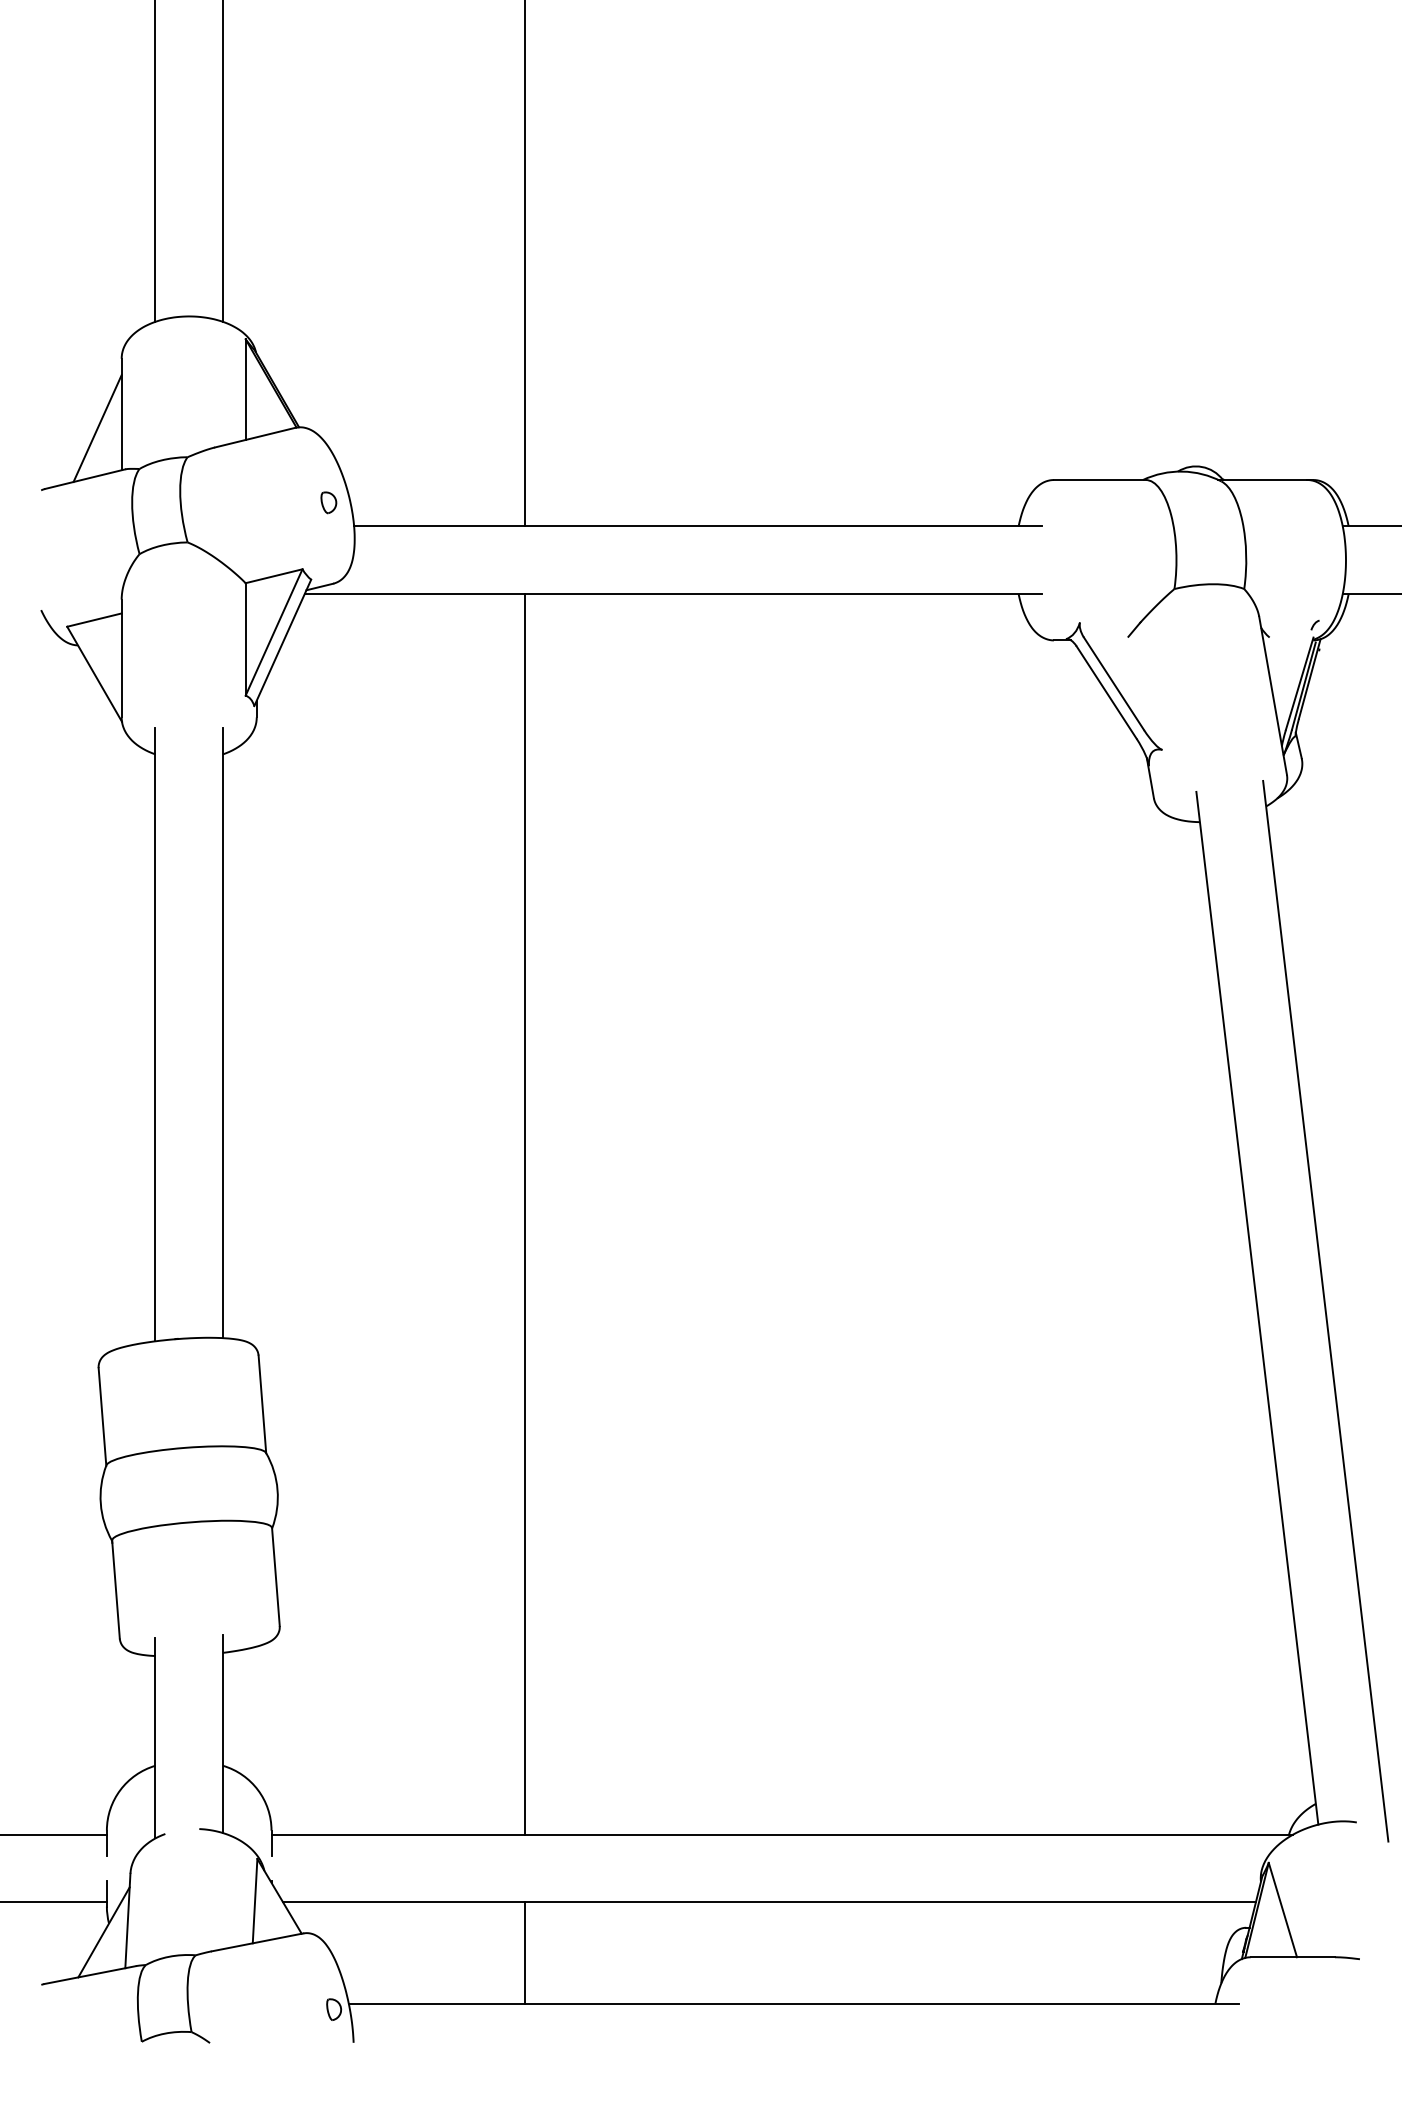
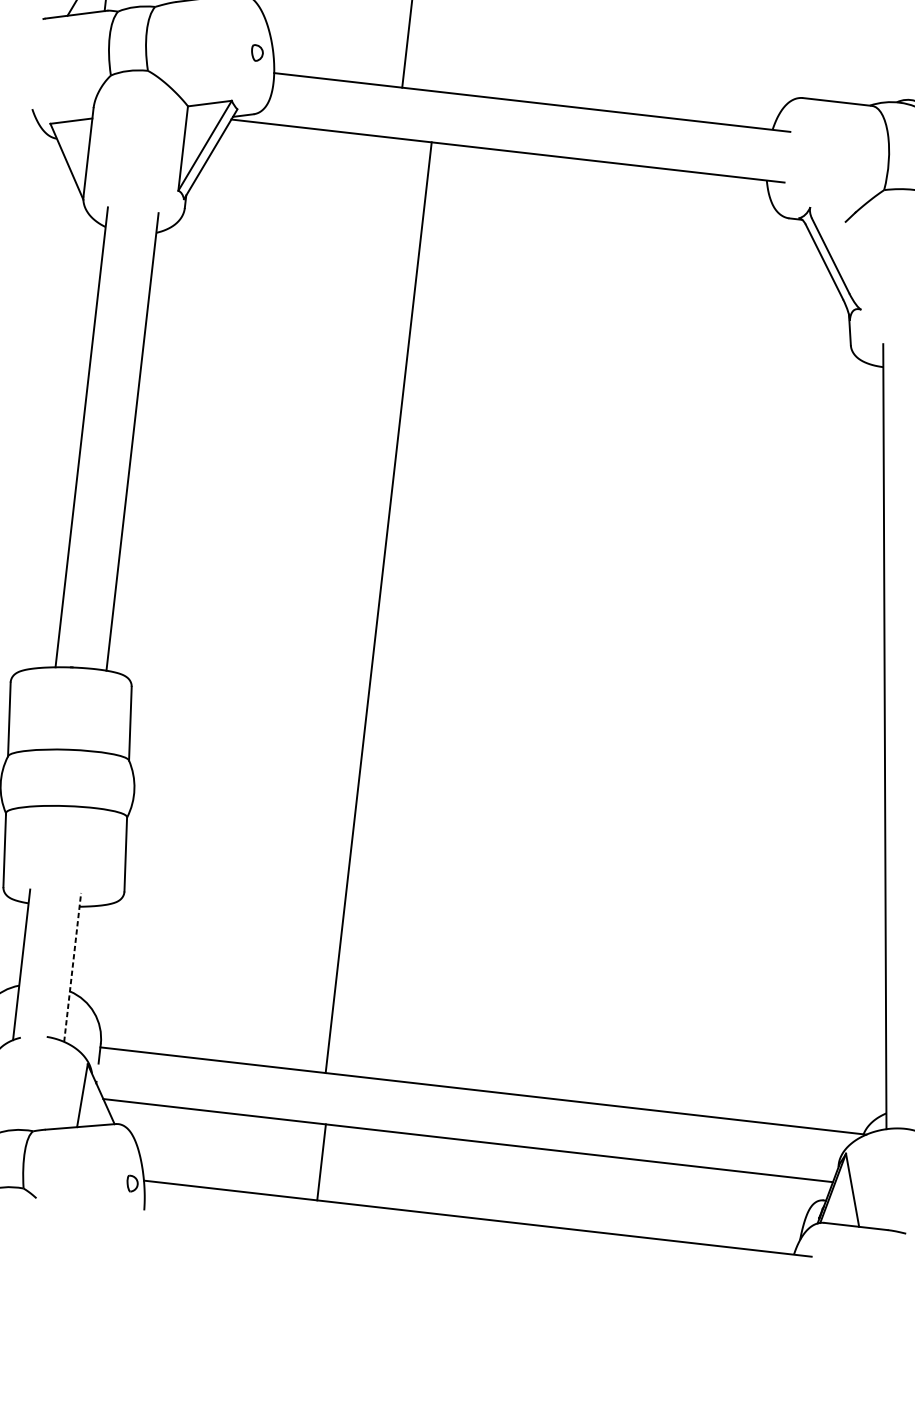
line: (524, 1214) -> (378, 607), moved
line: (222, 1733) -> (72, 967), solid -> dashed
line: (524, 1952) -> (321, 1161), moved

